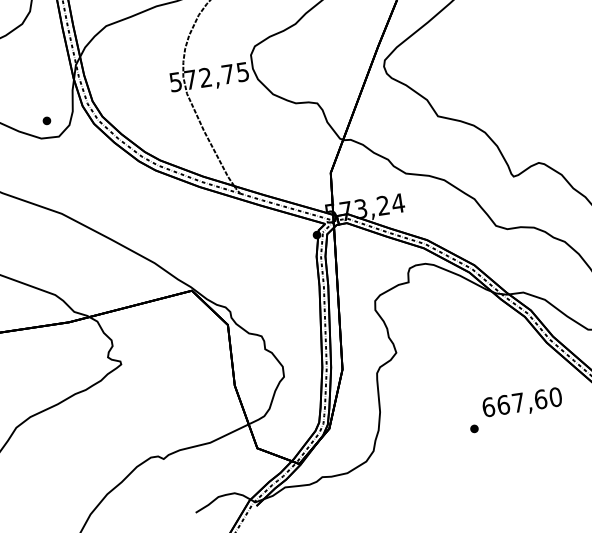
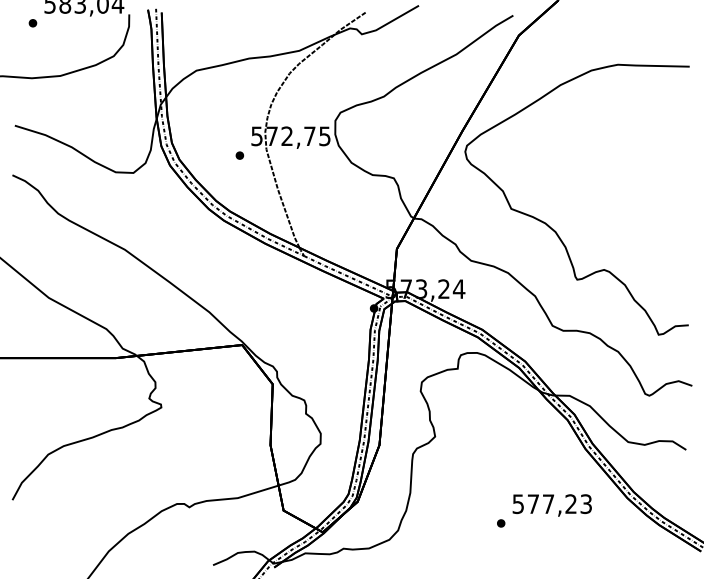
part: (46, 120) -> (239, 155), moved
text: (522, 402) -> (552, 504), 667,60 -> 577,23

